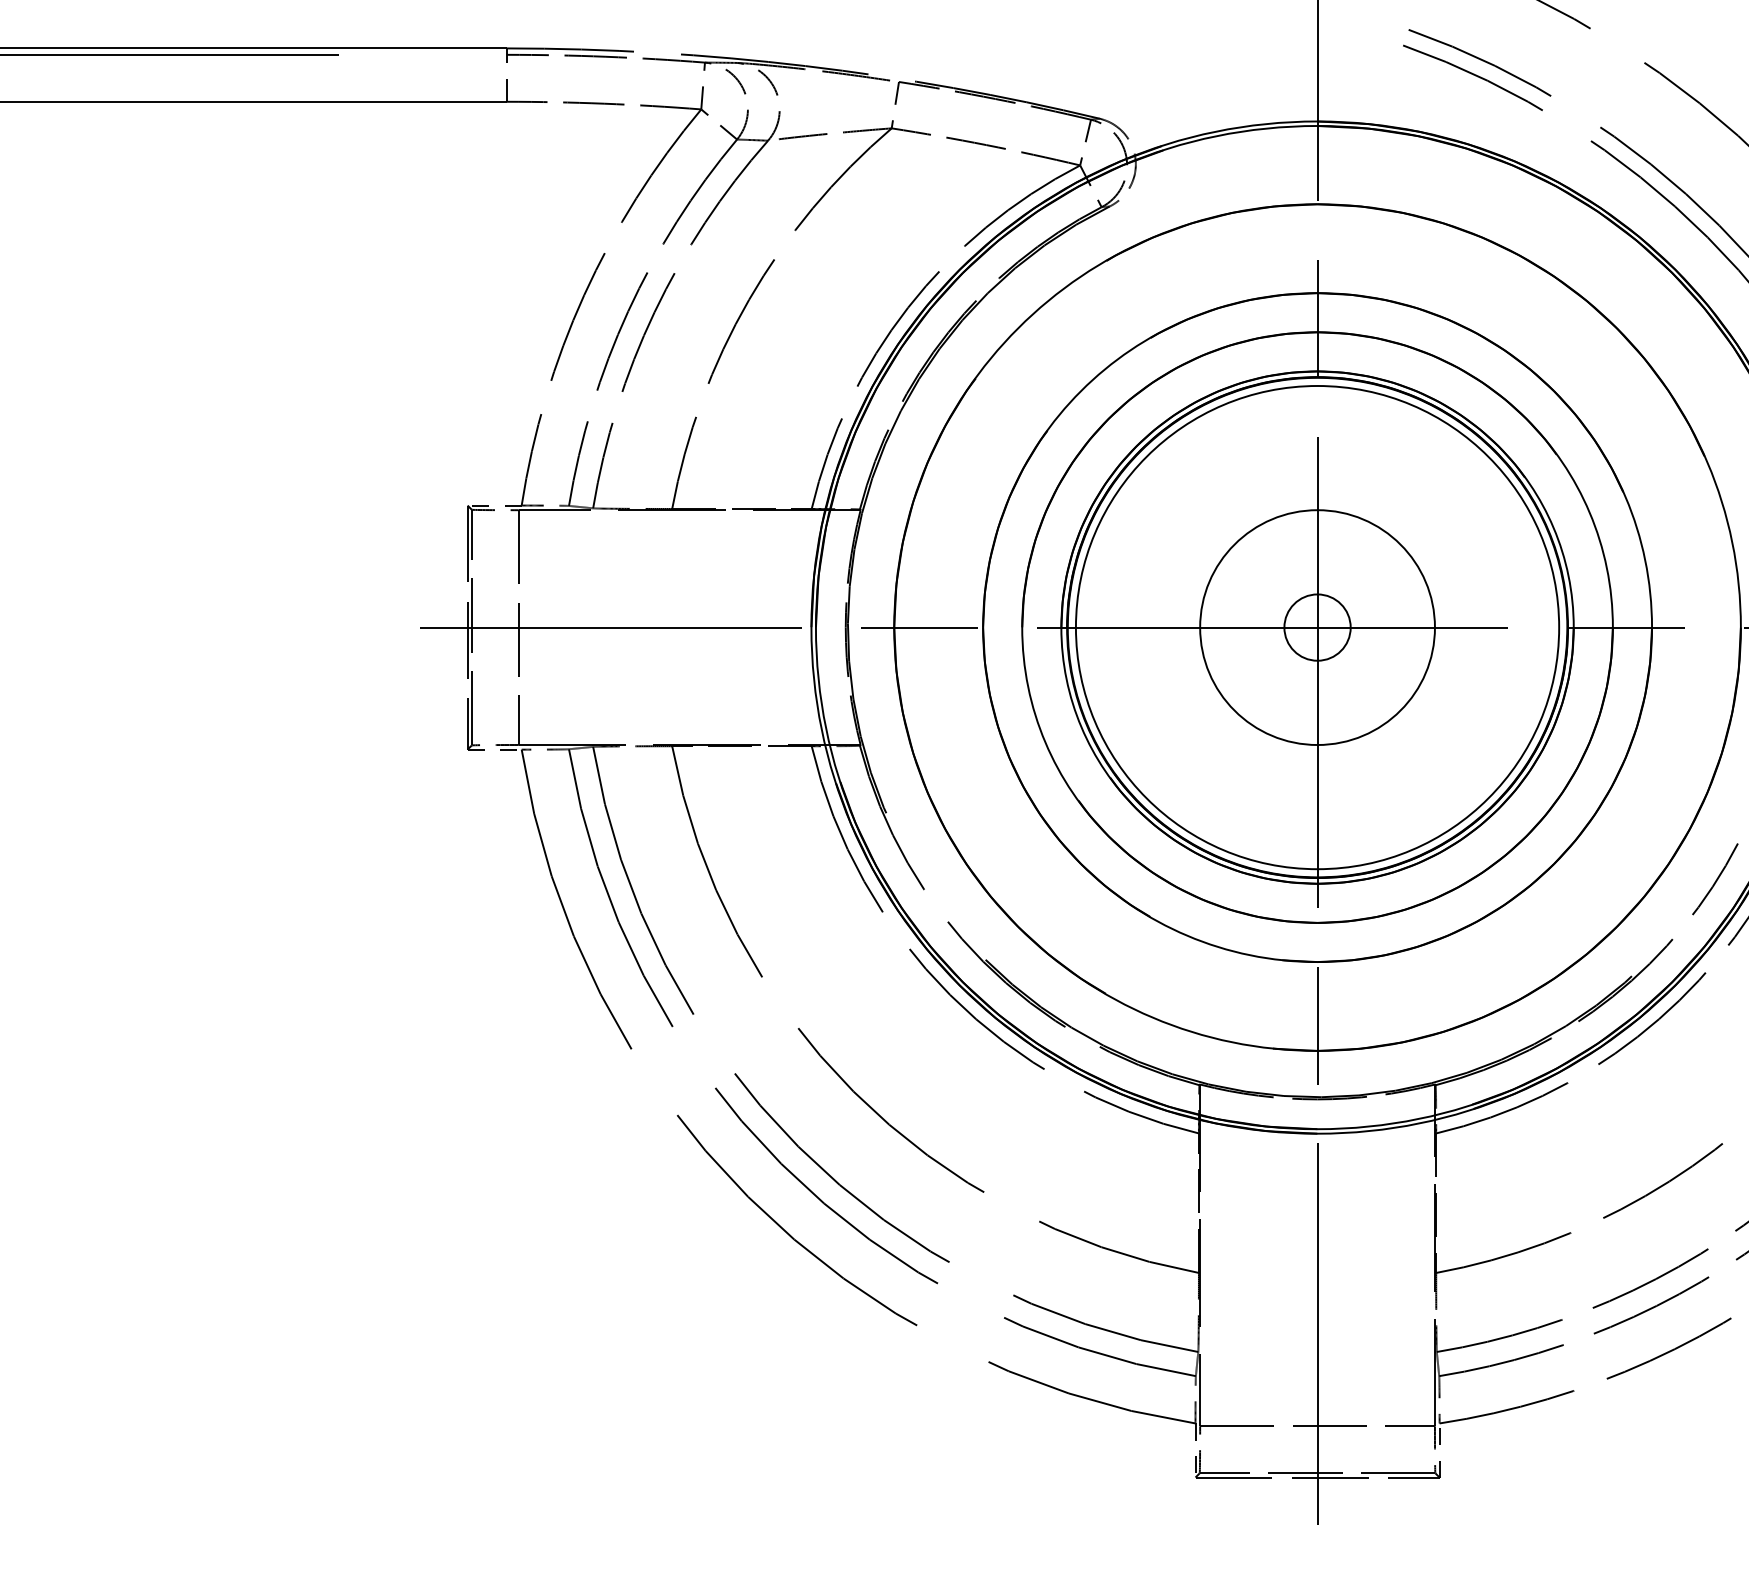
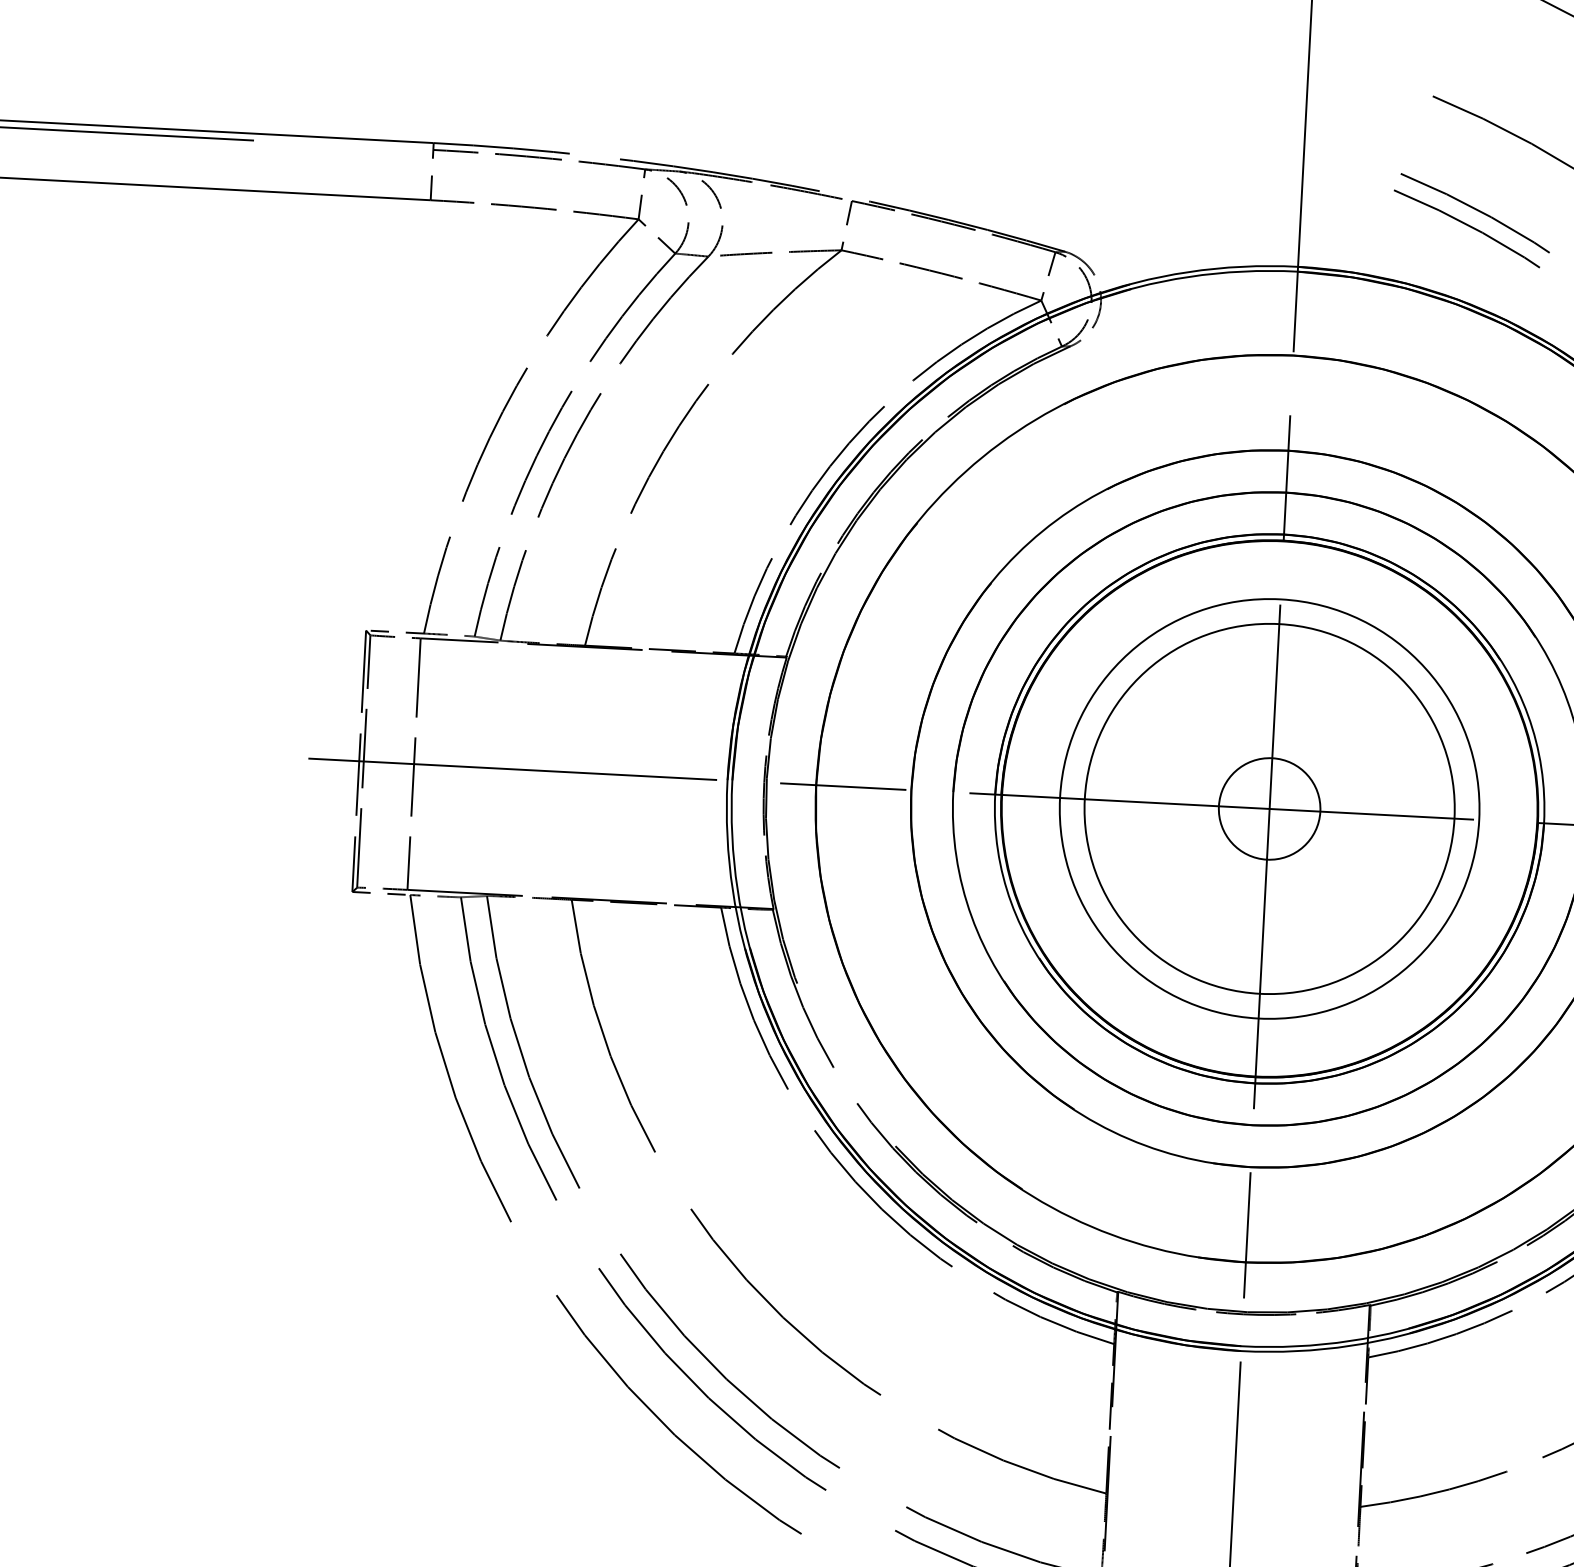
circle: (1317, 627) -> (1269, 808), size x0.71
circle: (1317, 627) -> (1269, 808), size x1.43
circle: (1317, 627) -> (1269, 808), size x1.67

